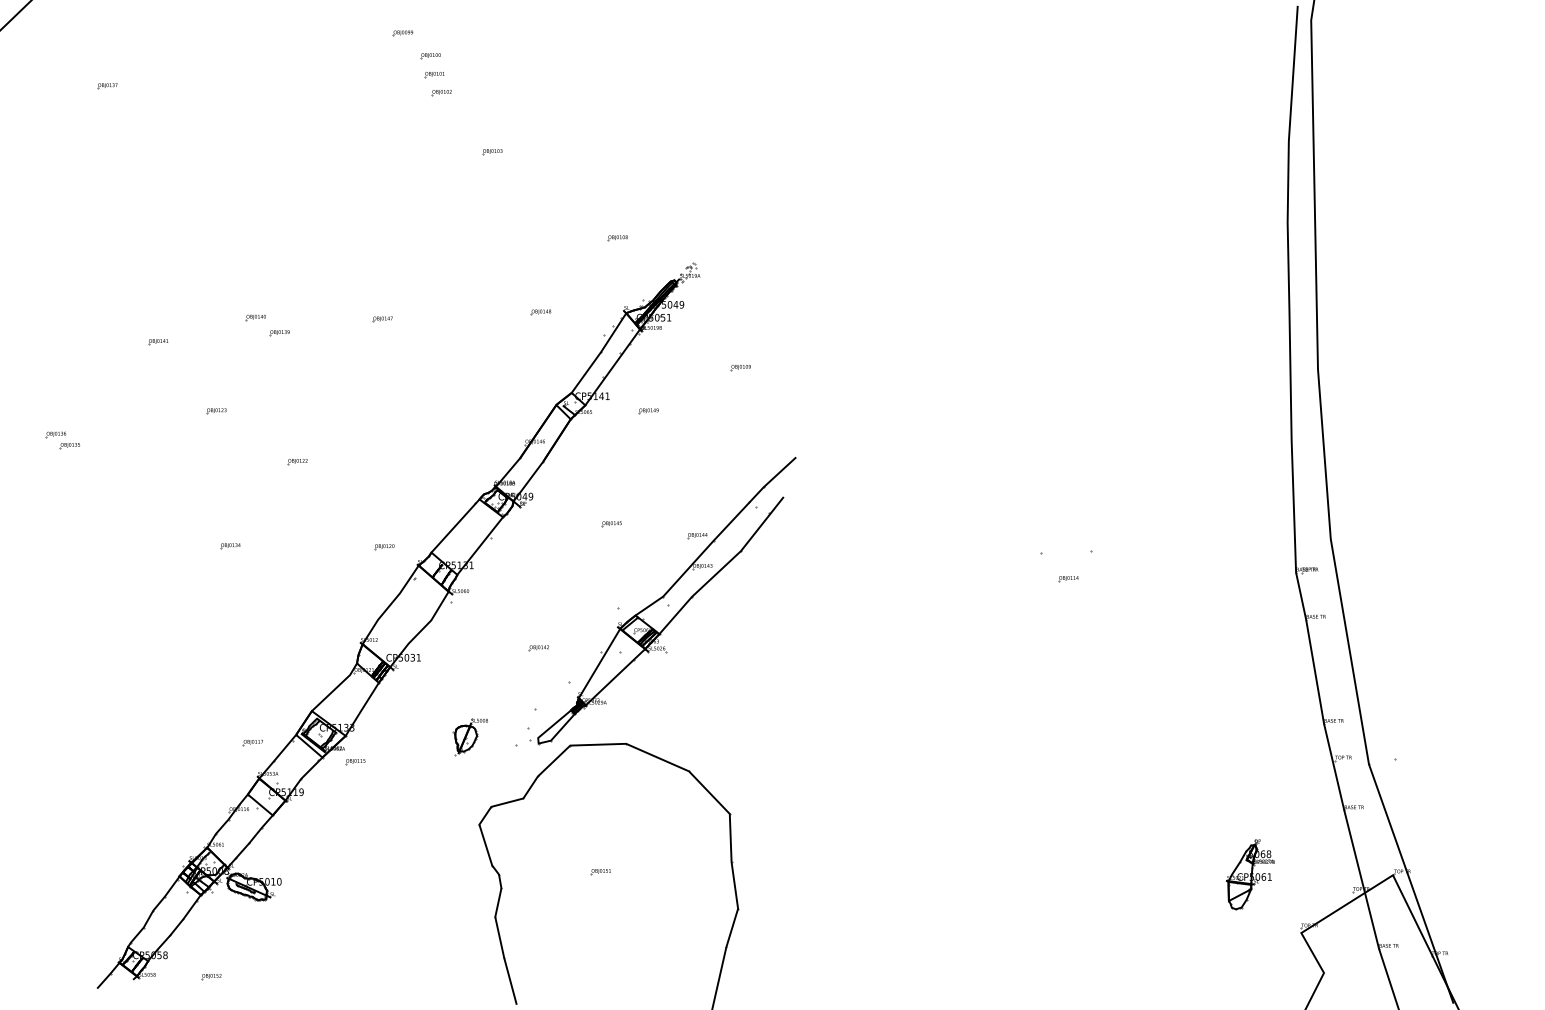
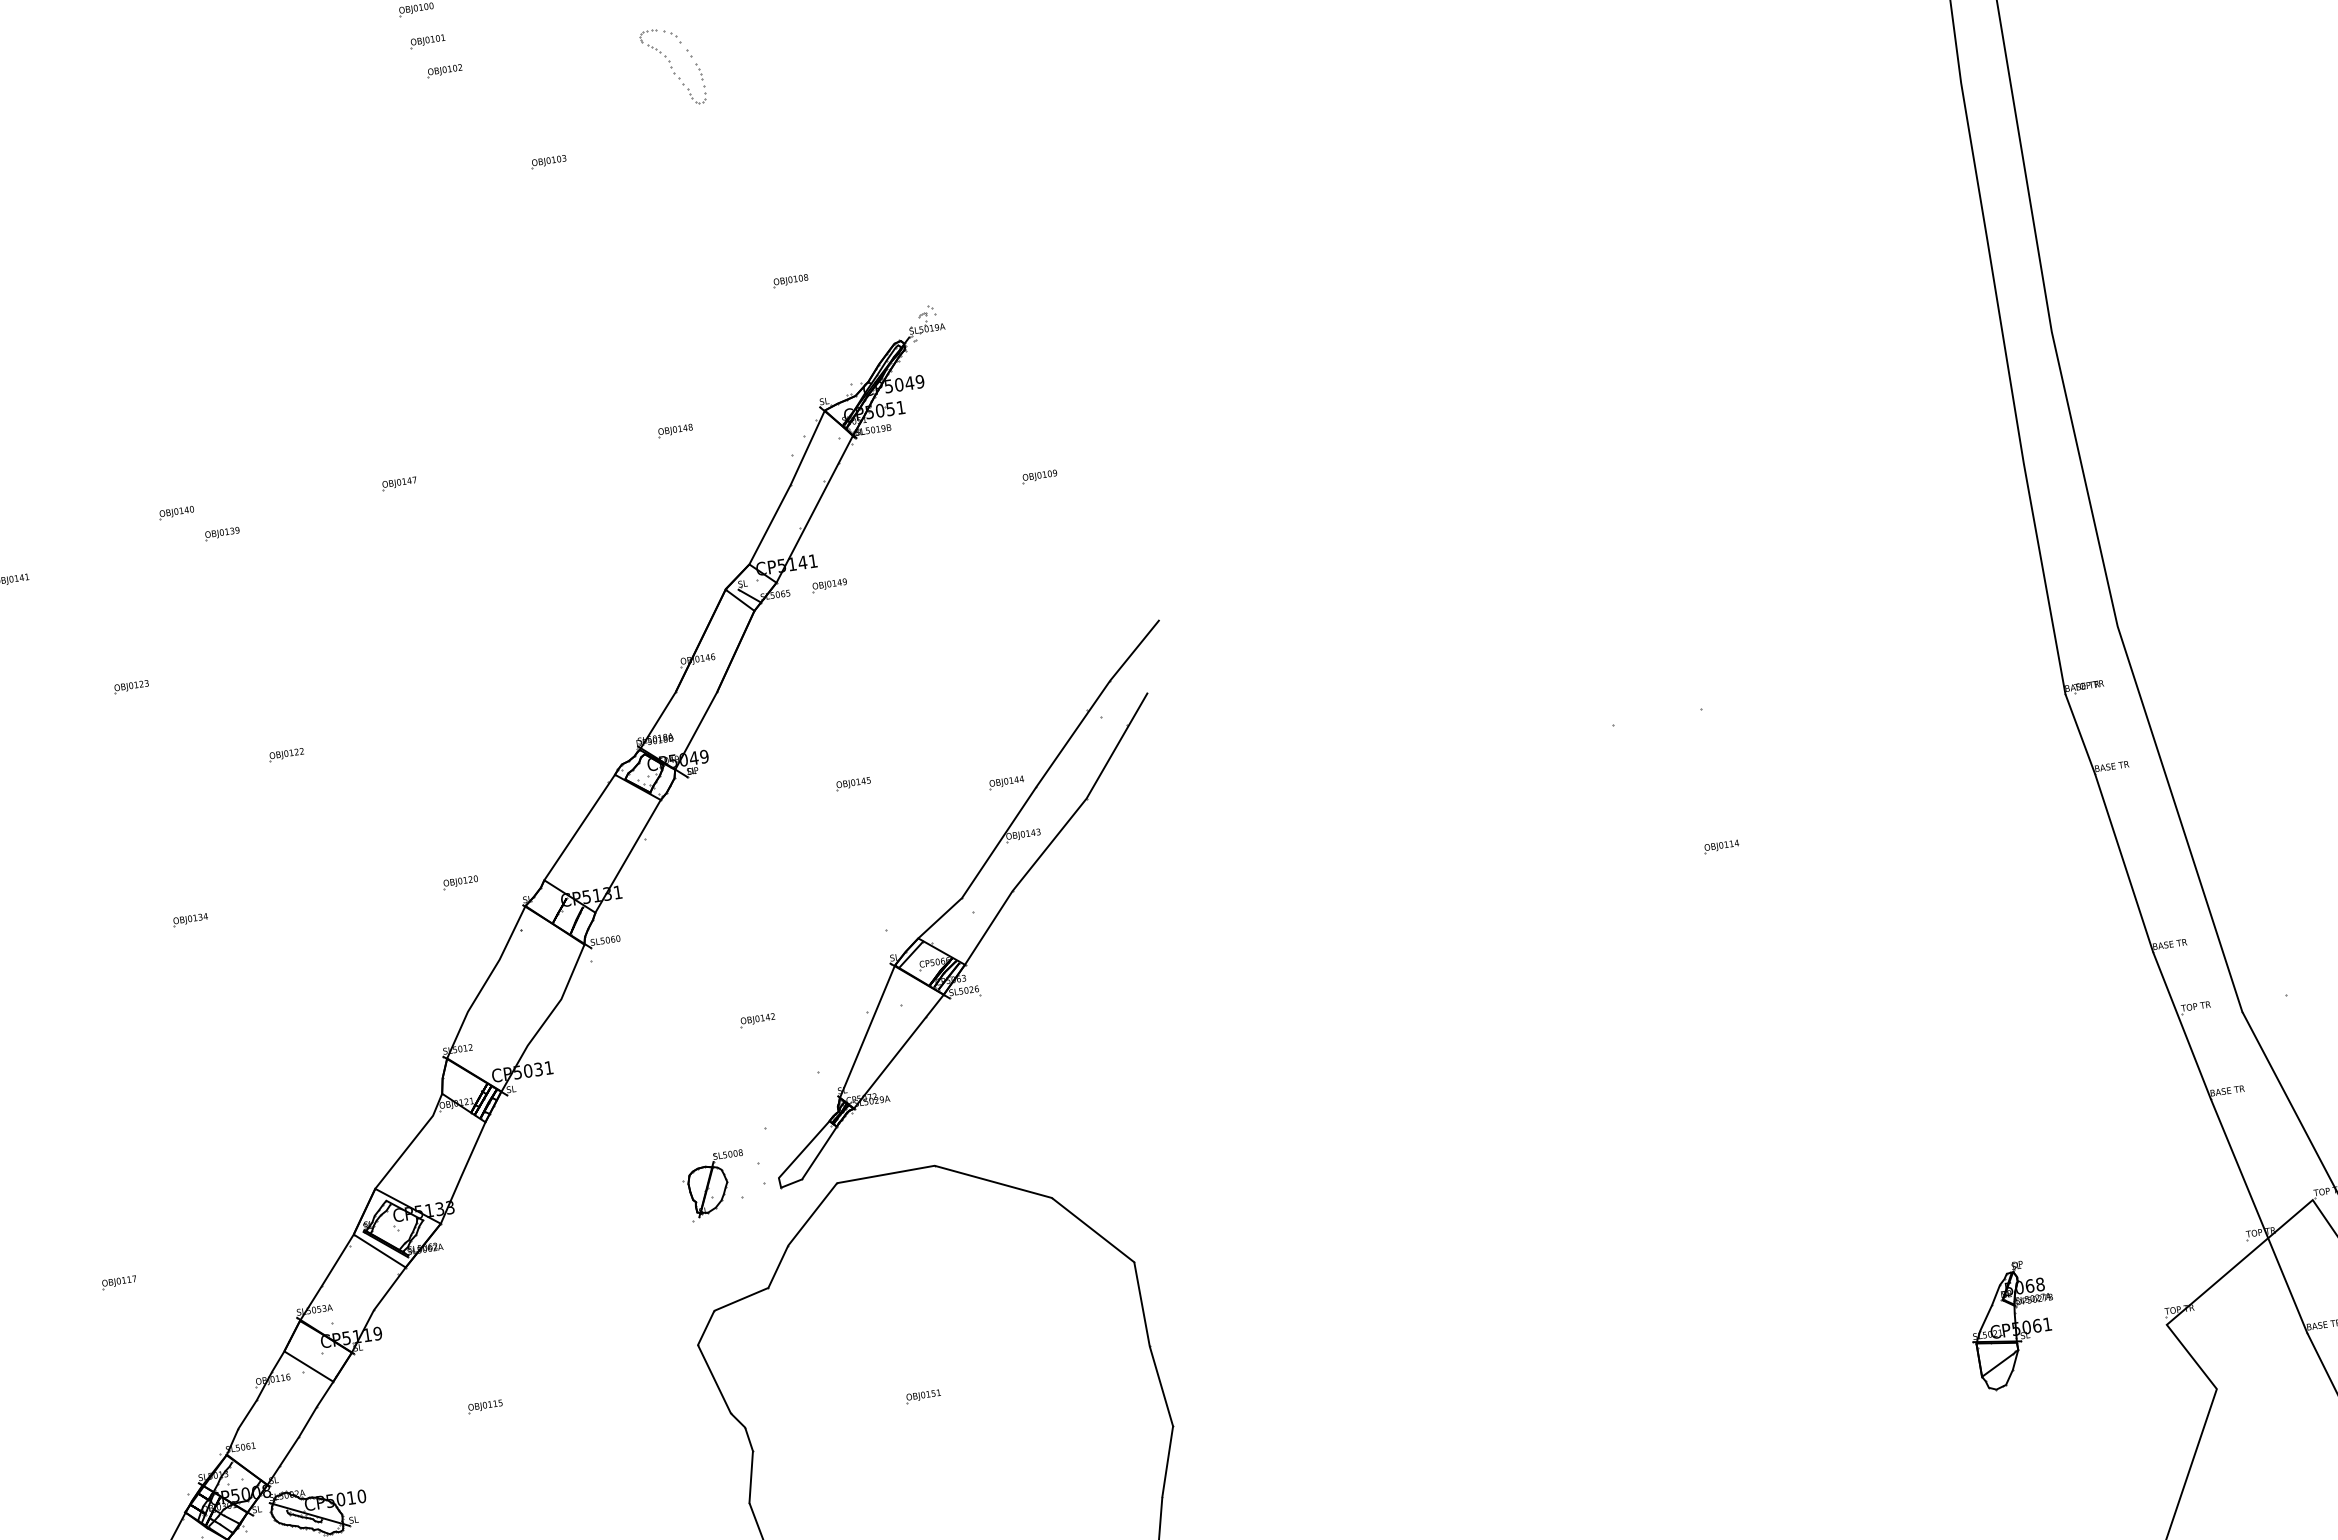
part: (570, 108) -> (674, 66), added
part: (648, 411) -> (829, 586), moved
part: (1068, 579) -> (1721, 848), moved
part: (469, 737) -> (714, 1186), moved
part: (252, 743) -> (118, 1284), moved
part: (355, 762) -> (485, 1408), moved
part: (1250, 874) -> (2013, 1324), moved

